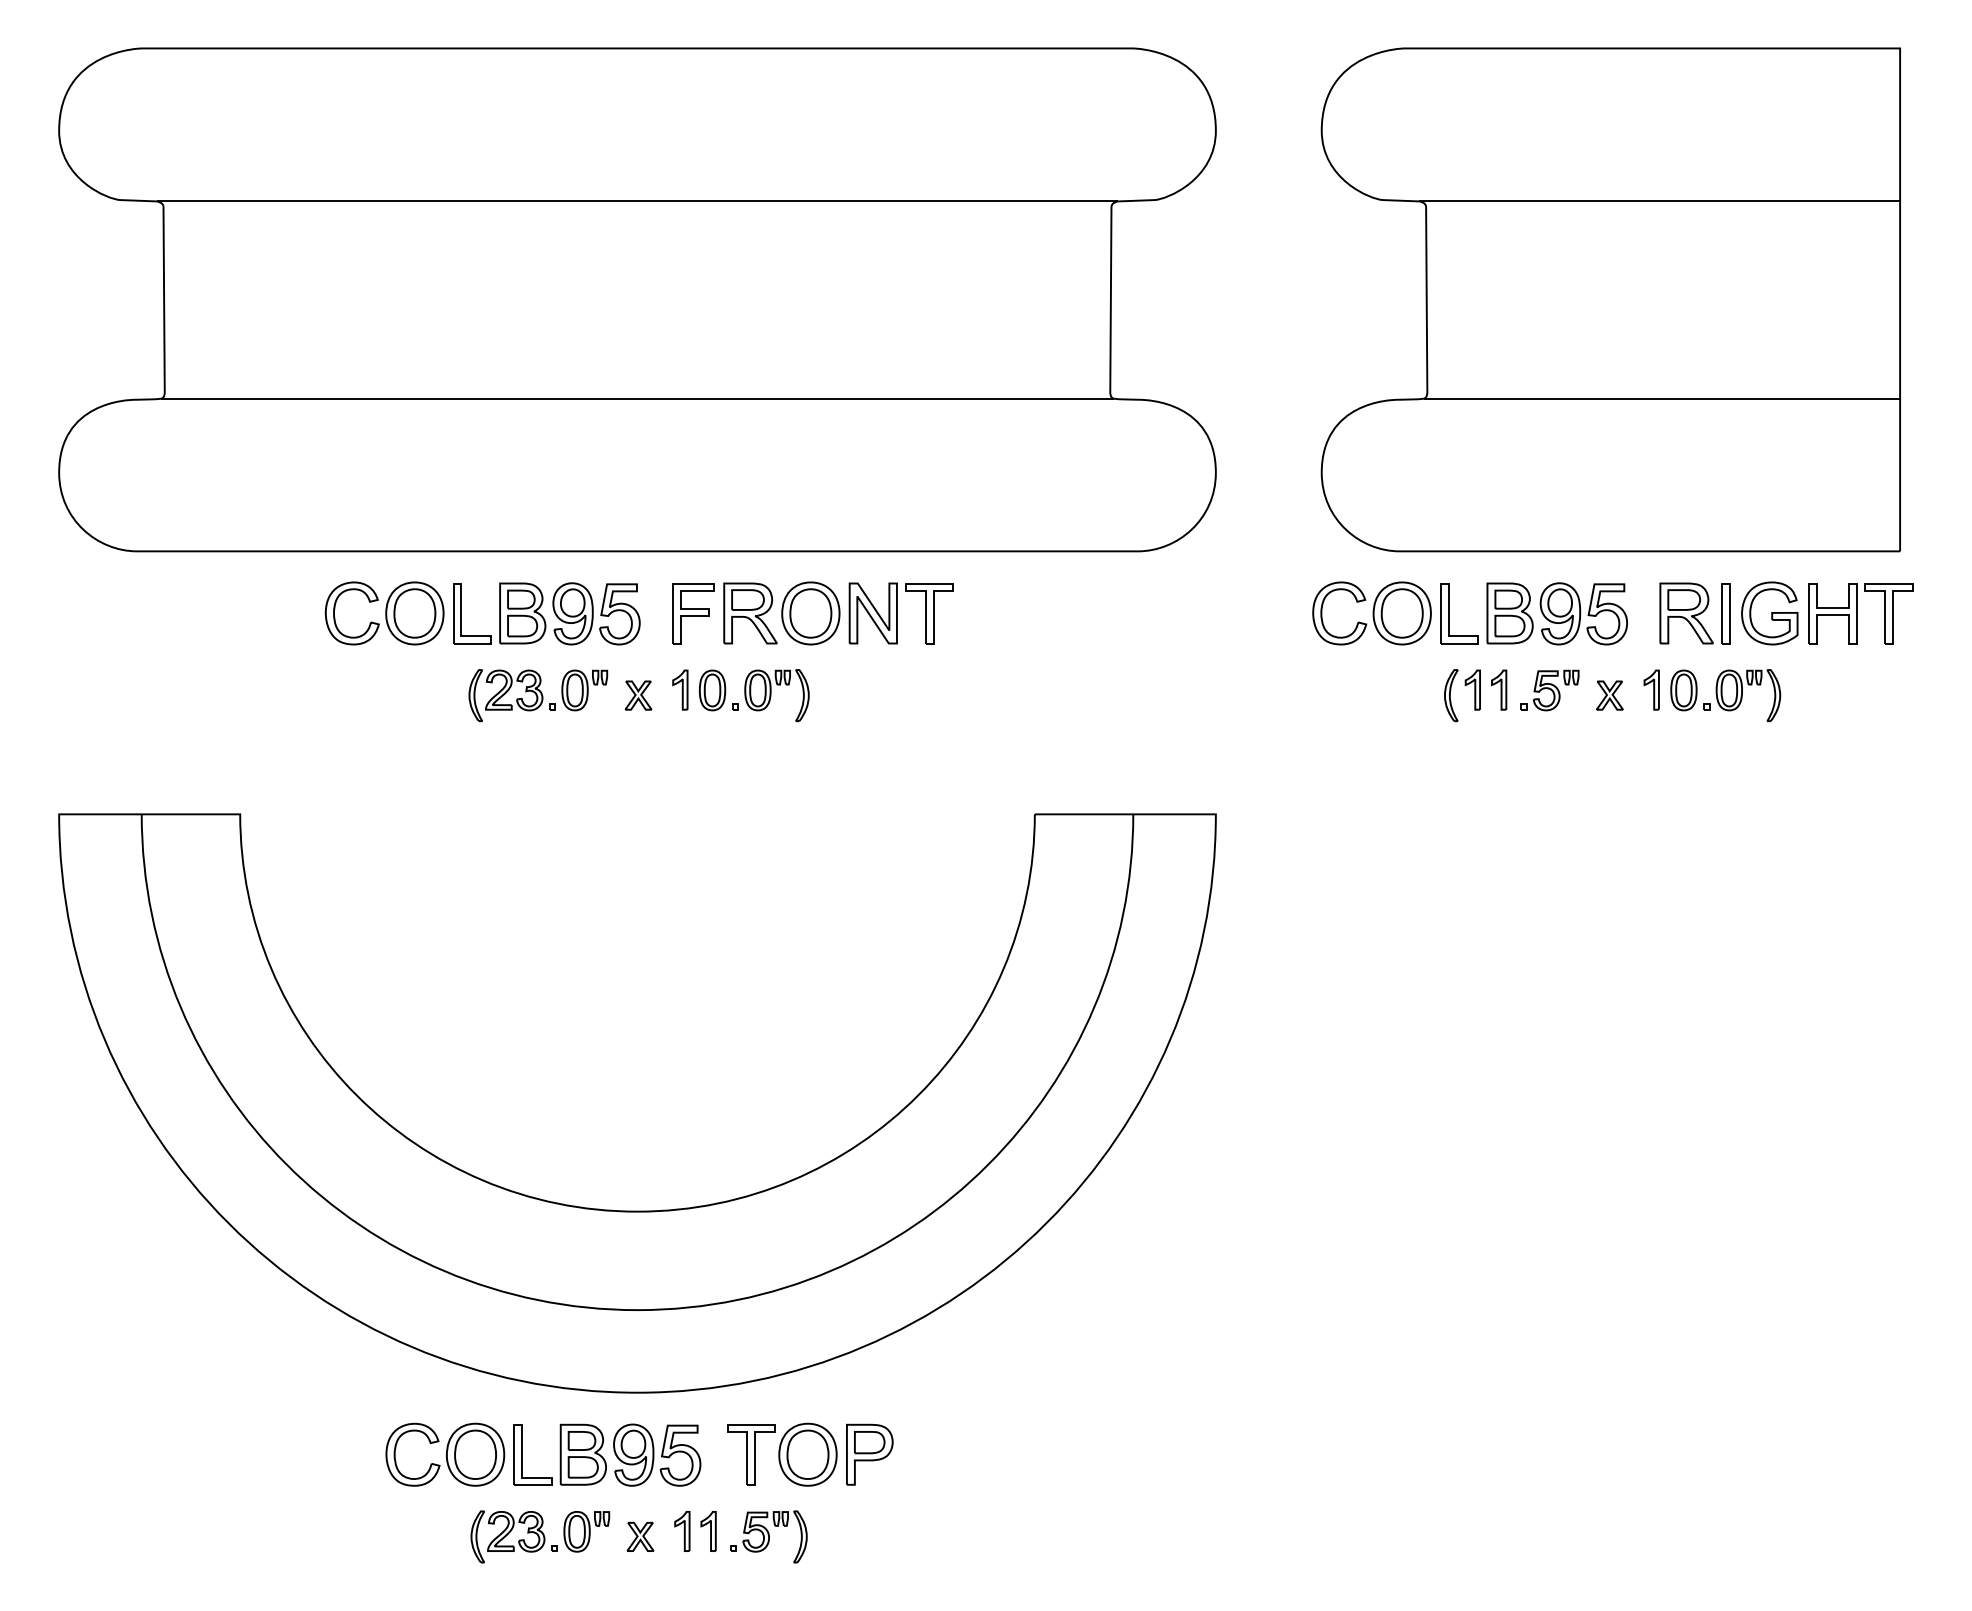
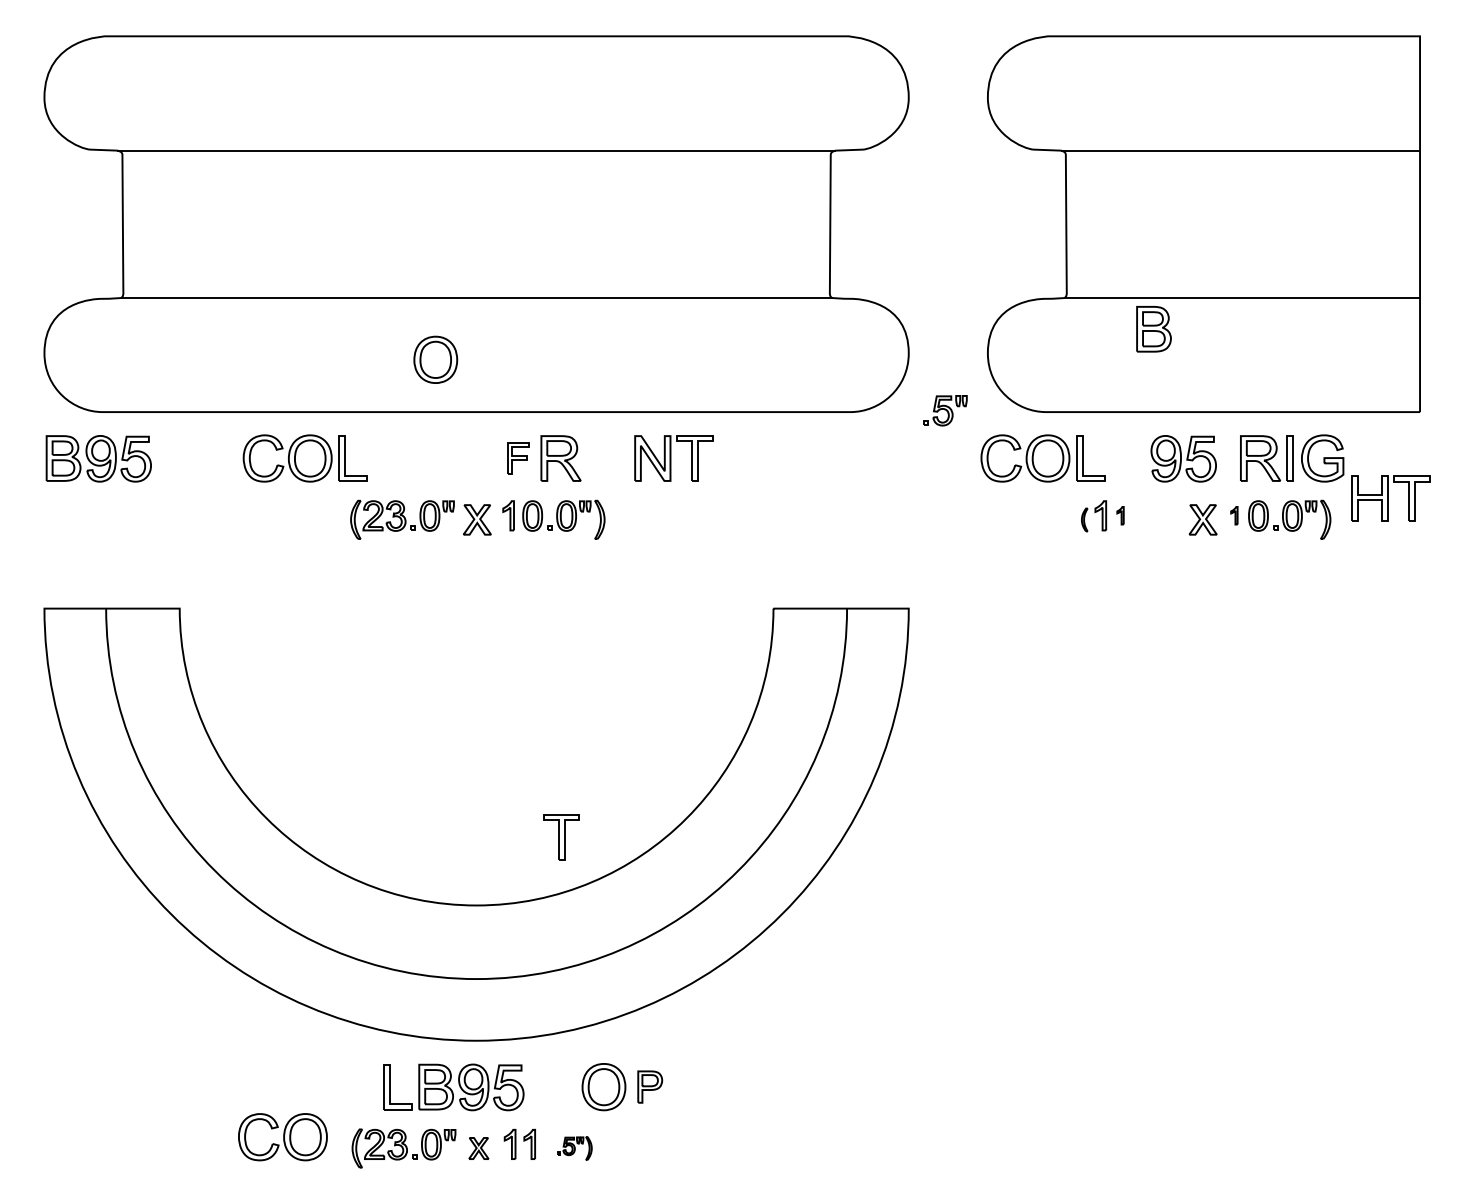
part: (569, 613) -> (98, 458), moved
part: (693, 613) -> (518, 458), size x0.7
part: (810, 613) -> (435, 359), moved
part: (1509, 613) -> (1153, 329), moved
part: (1860, 613) -> (1390, 498), moved
part: (1499, 689) -> (1120, 515), size x0.6
part: (1651, 689) -> (1234, 515), size x0.6
part: (1549, 690) -> (945, 410), moved
part: (638, 695) -> (477, 519), size x1.4
part: (1451, 695) -> (1084, 519), size x0.6
part: (1609, 695) -> (1202, 519), size x1.4
part: (445, 1454) -> (283, 1136), moved
part: (751, 1454) -> (561, 837), moved
part: (869, 1454) -> (649, 1086), size x0.7
part: (768, 1536) -> (574, 1148), size x0.6

